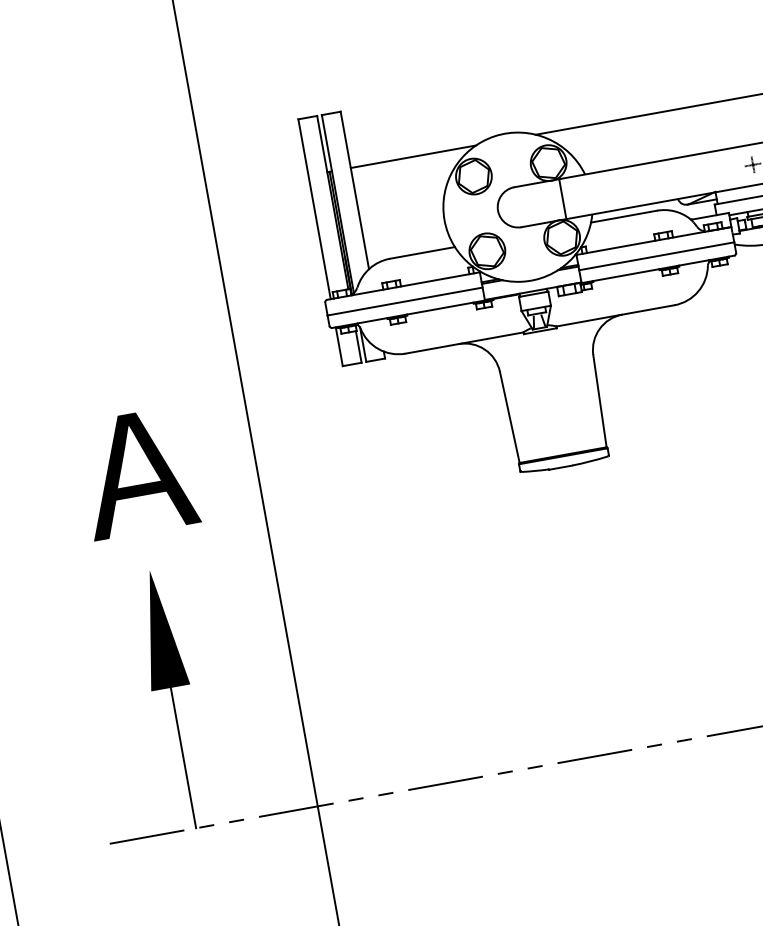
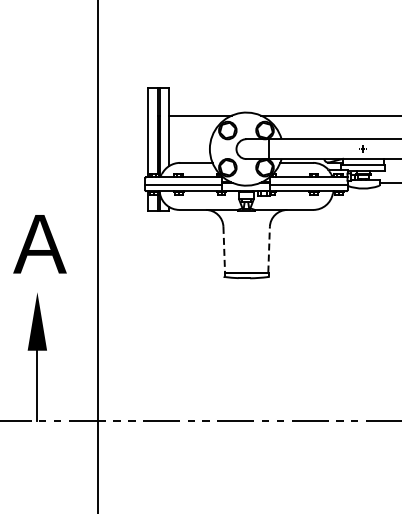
line: (600, 400) -> (269, 249), solid -> dashed
line: (510, 416) -> (224, 249), solid -> dashed

